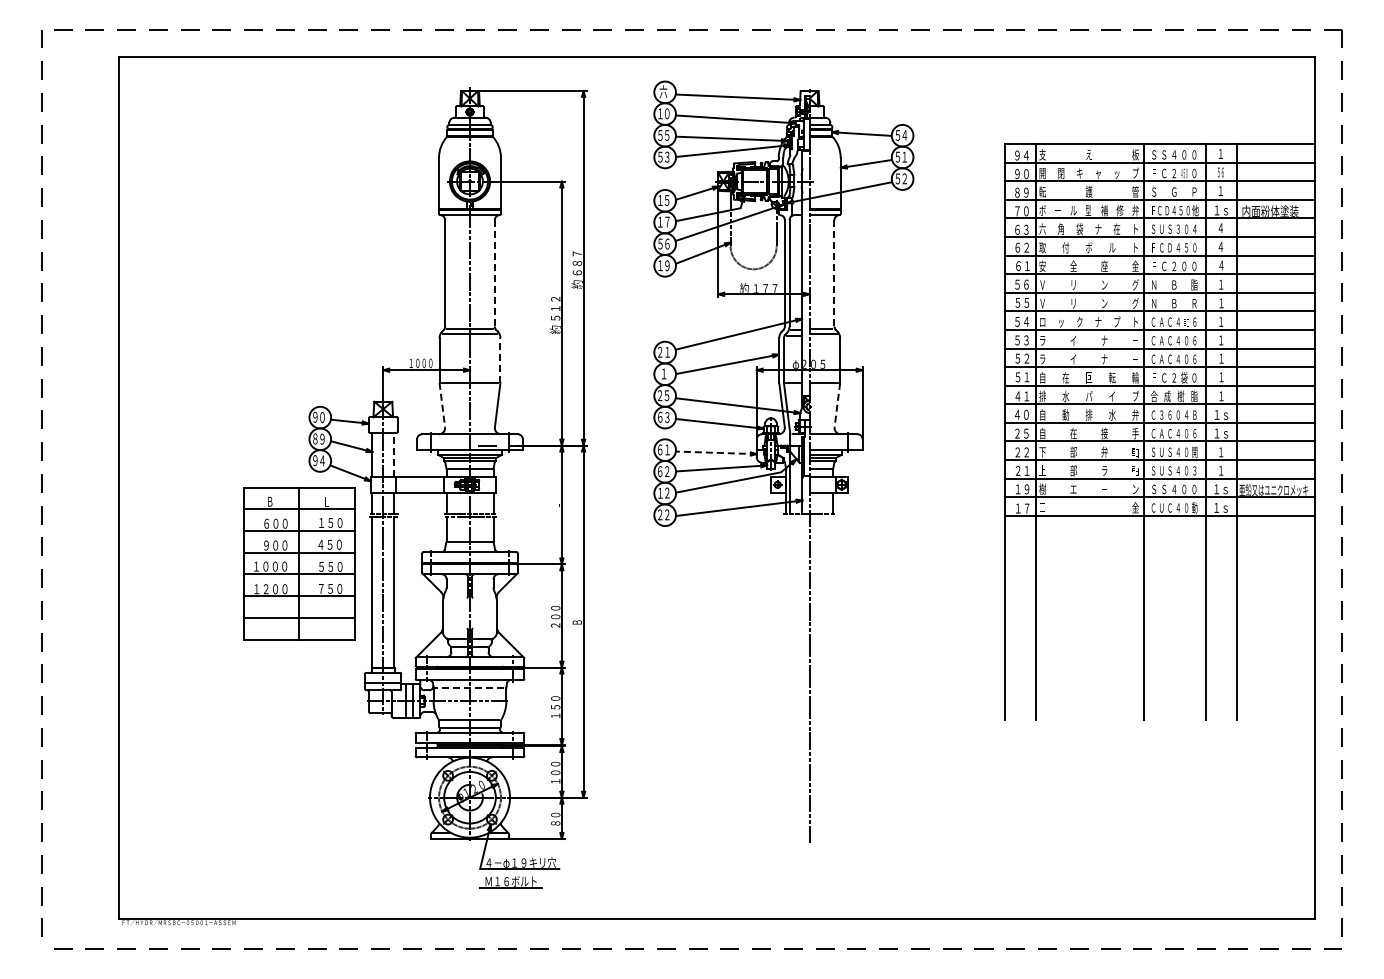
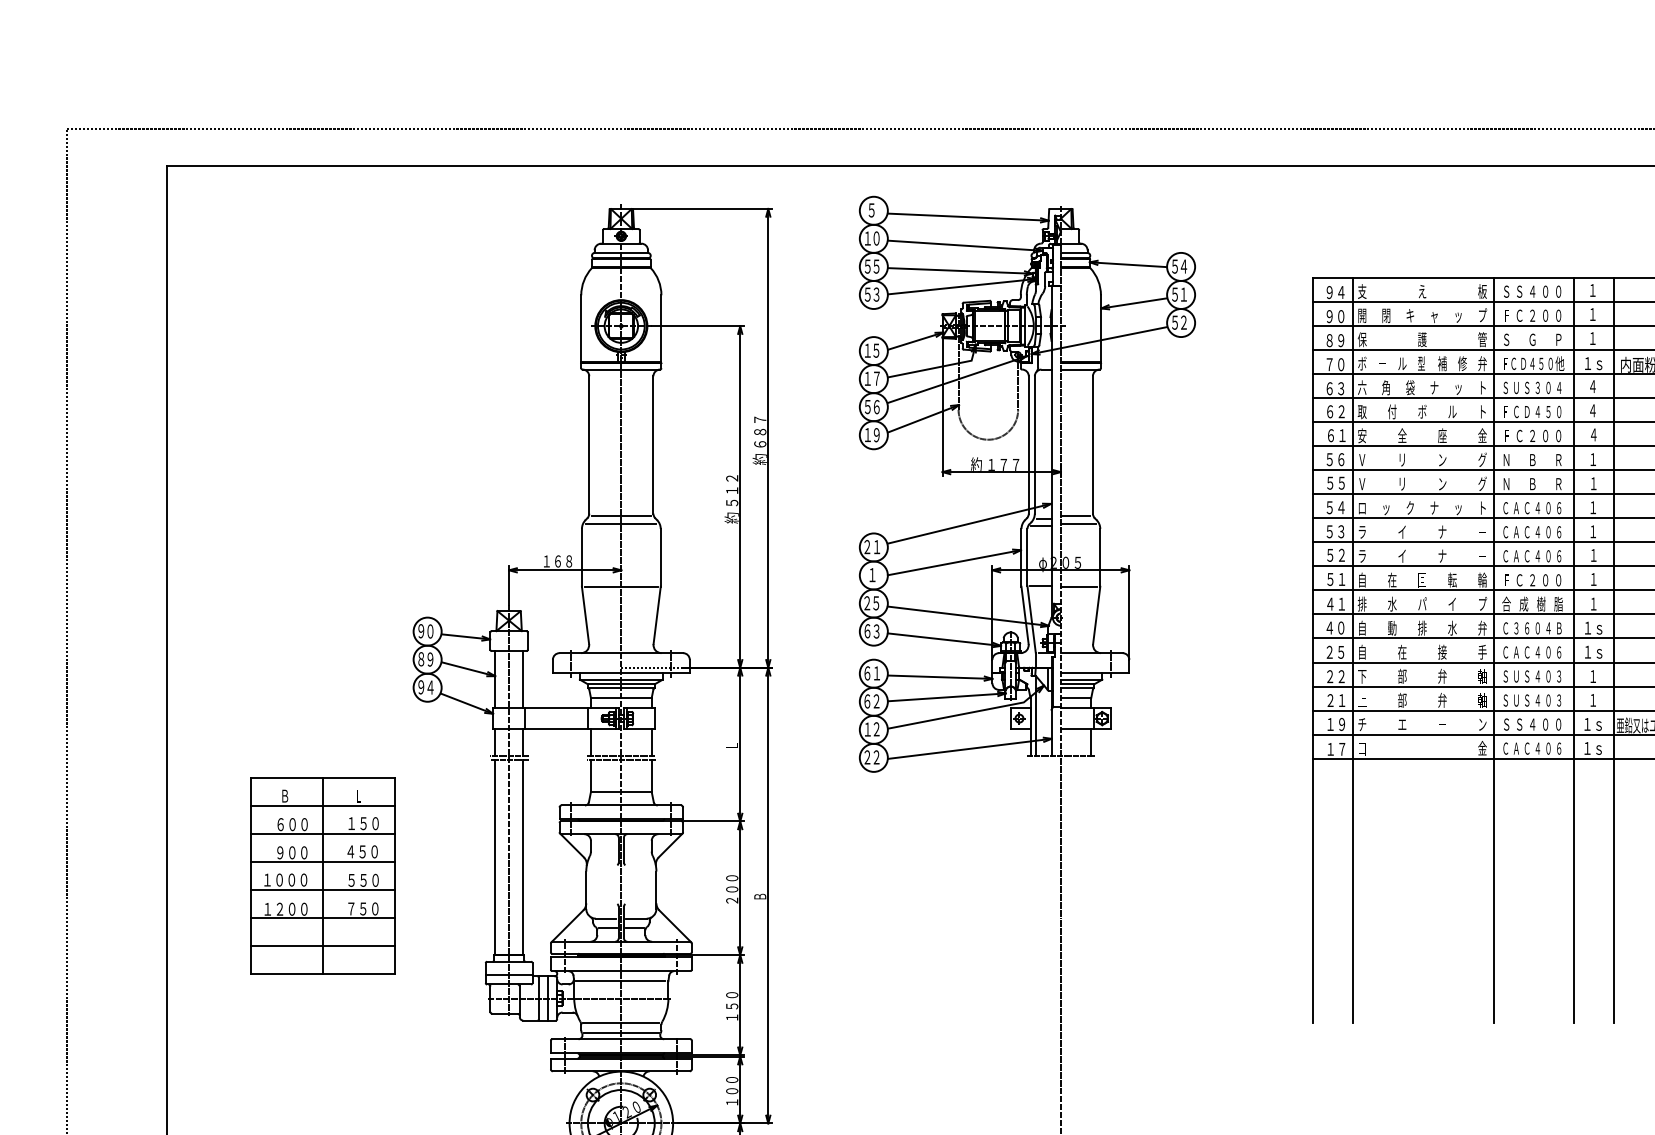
text: (663, 91) -> (871, 209), 六 -> ５
text: (1220, 172) -> (1592, 314), ５６ -> １
text: (1184, 173) -> (1545, 315), ４５０ -> ０
text: (1042, 191) -> (1362, 339), 転 -> 保
text: (1116, 228) -> (1457, 386), 在 -> ッ
line: (494, 272) -> (653, 443), dashed -> solid
line: (834, 272) -> (1092, 443), dashed -> solid
text: (1194, 284) -> (1558, 459), 脂 -> Ｒ
text: (1117, 321) -> (1459, 507), プ -> ッ
text: (1186, 321) -> (1548, 507), 軸 -> ０
line: (500, 360) -> (660, 557), dashed -> solid
text: (420, 363) -> (557, 561), １０００ -> １６８
text: (1184, 377) -> (1545, 579), 袋 -> ０
line: (442, 405) -> (585, 615), dashed -> solid
line: (837, 405) -> (1096, 615), dashed -> solid
text: (1194, 451) -> (1558, 675), 開 -> ３
line: (716, 452) -> (940, 676), dashed -> solid
line: (394, 454) -> (523, 679), dashed -> solid
text: (1104, 470) -> (1442, 700), ラ -> 弁
text: (1042, 489) -> (1362, 724), 樹 -> チ
text: (1161, 507) -> (1516, 747), Ｕ -> Ａ
text: (1194, 507) -> (1558, 747), 動 -> ６
part: (299, 563) -> (323, 876), moved
line: (469, 687) -> (620, 980), dashed -> solid

